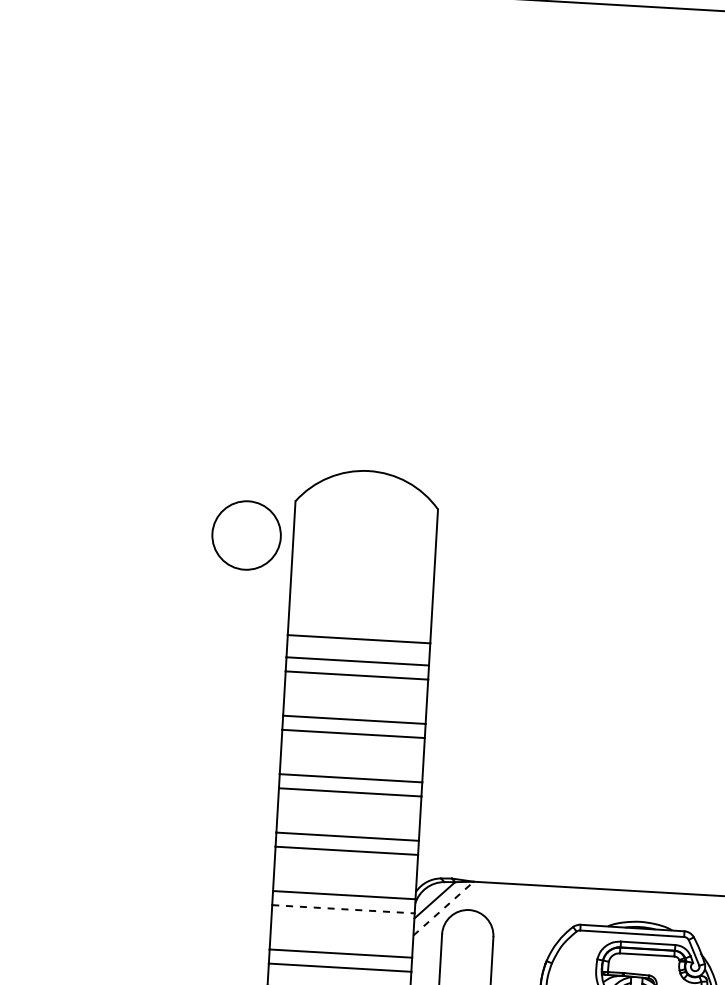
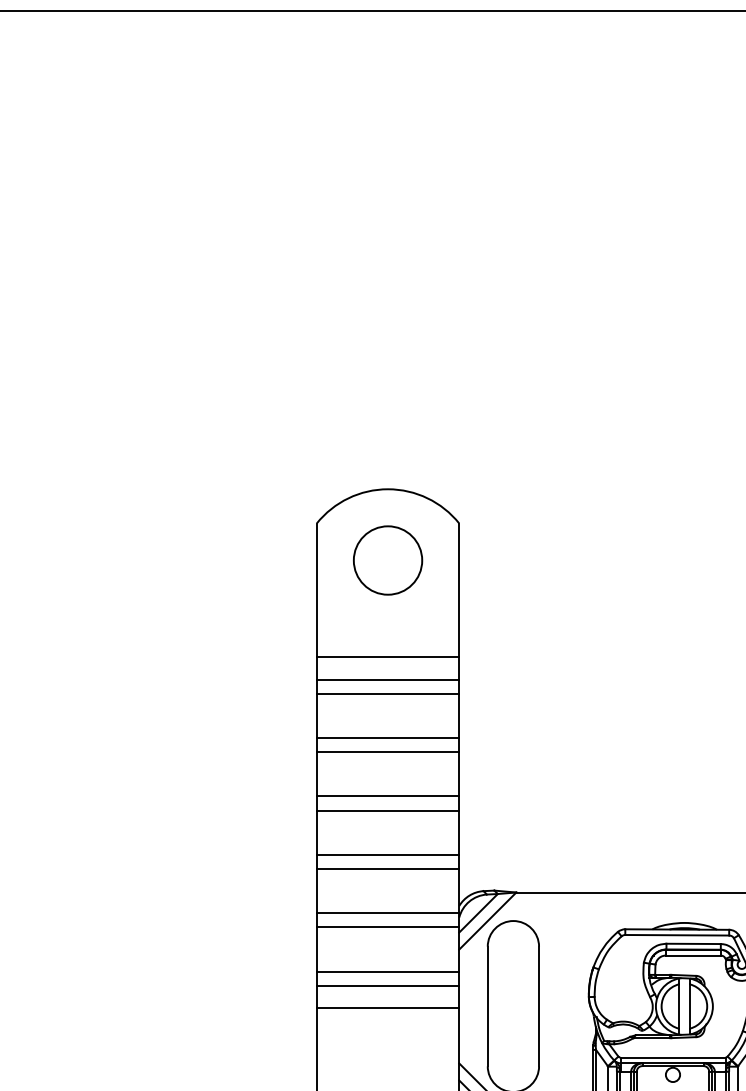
circle: (247, 535) -> (388, 560), moved
line: (444, 908) -> (488, 920), dashed -> solid
line: (343, 909) -> (388, 927), dashed -> solid

